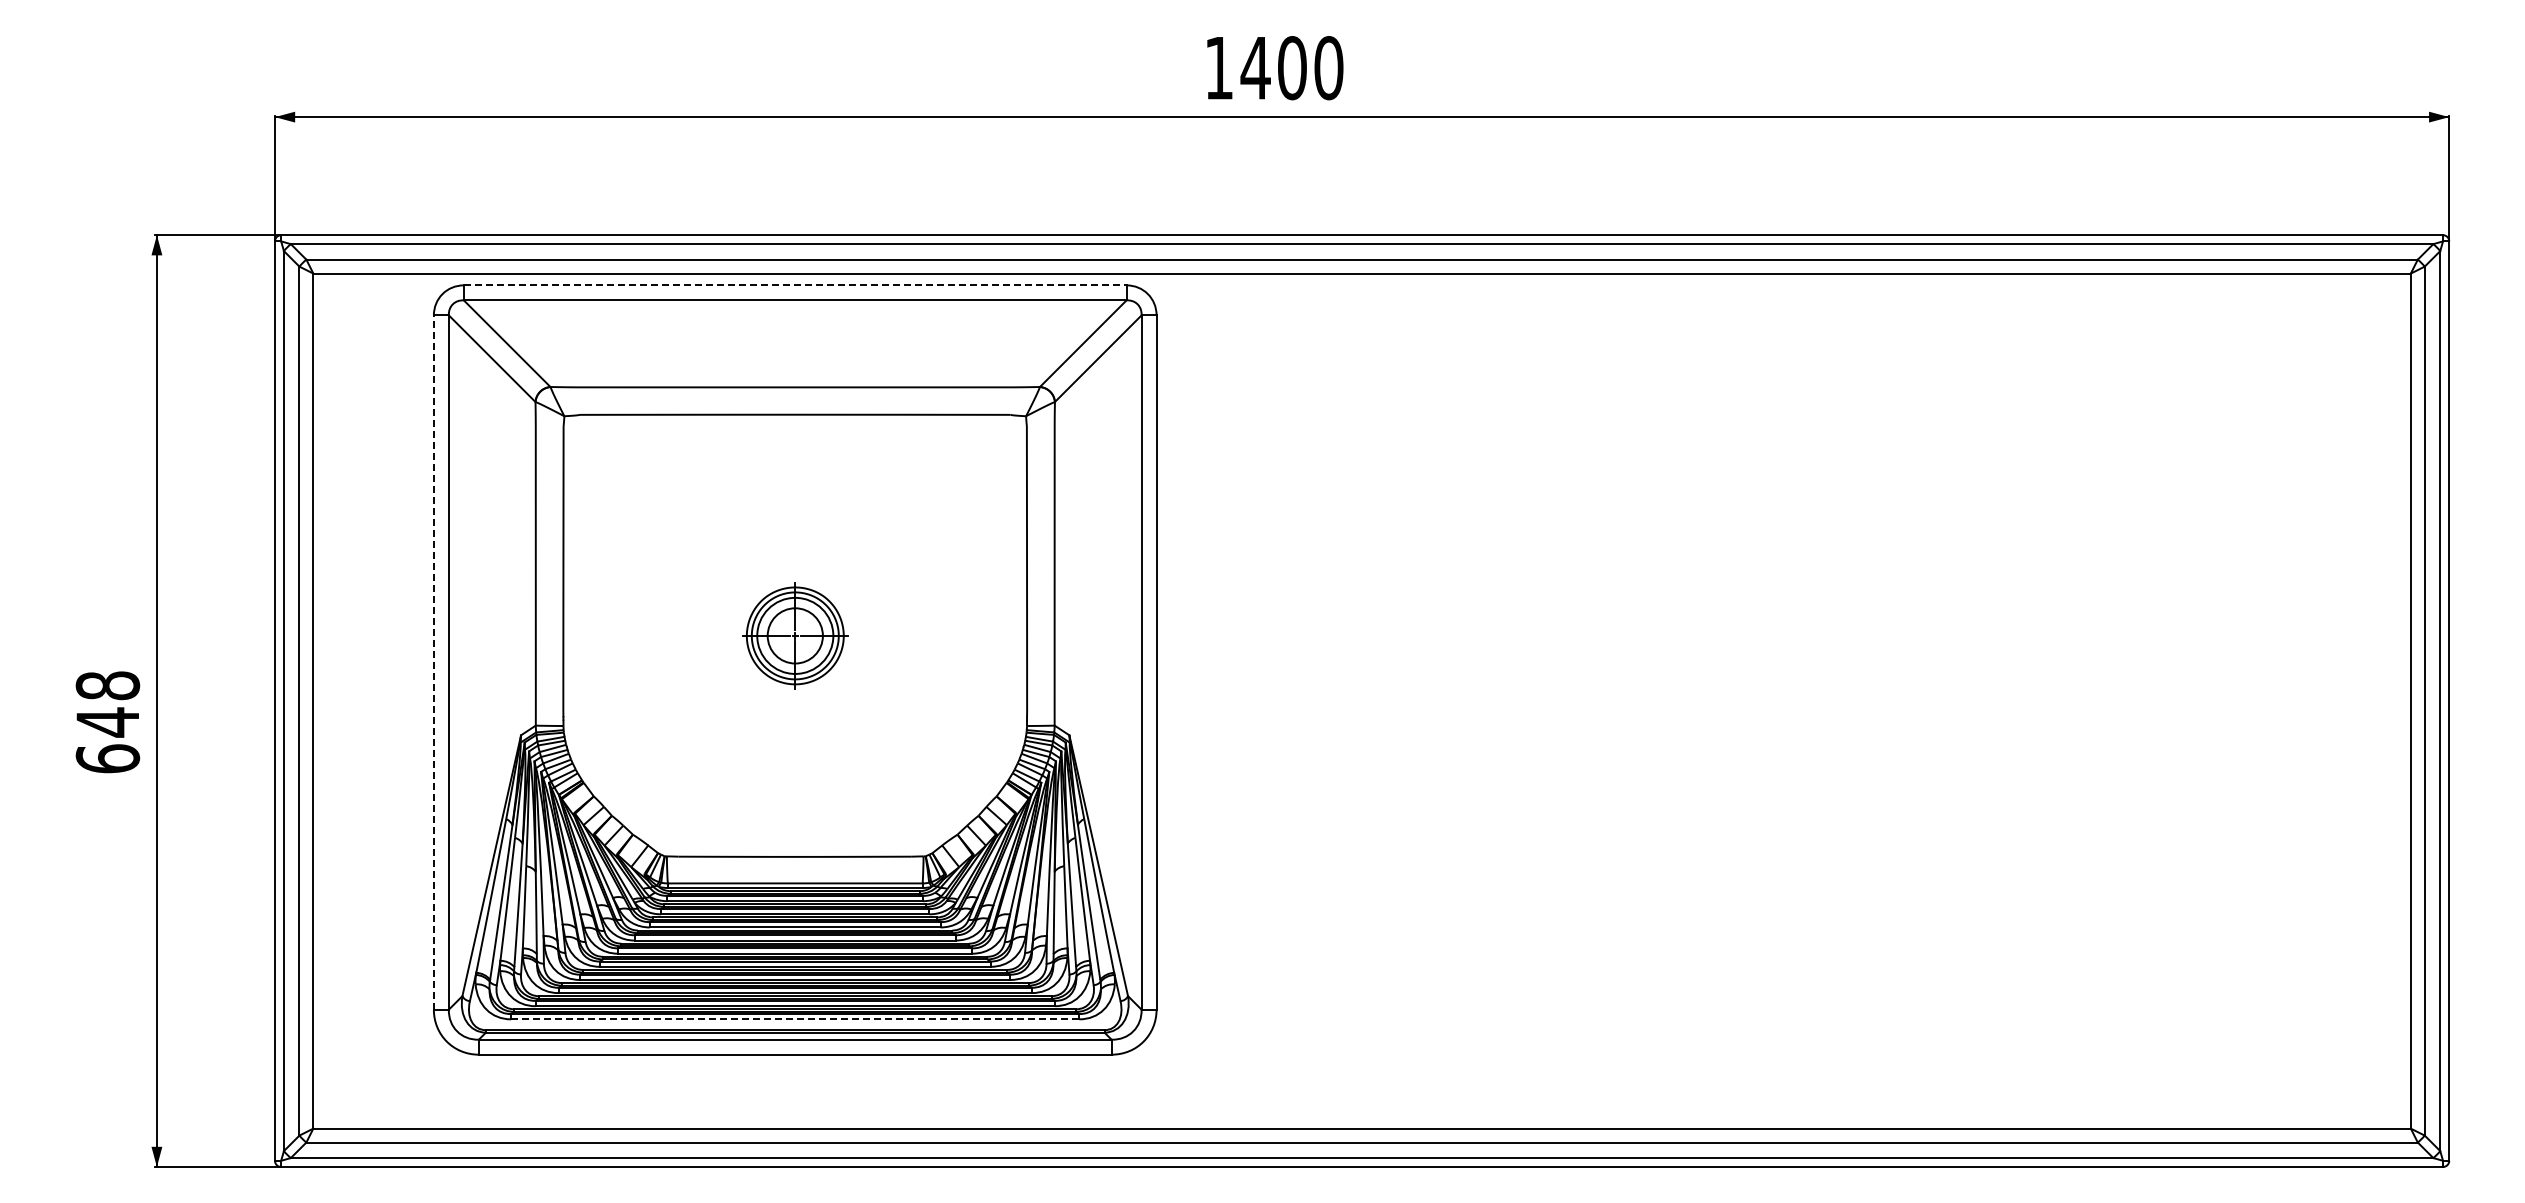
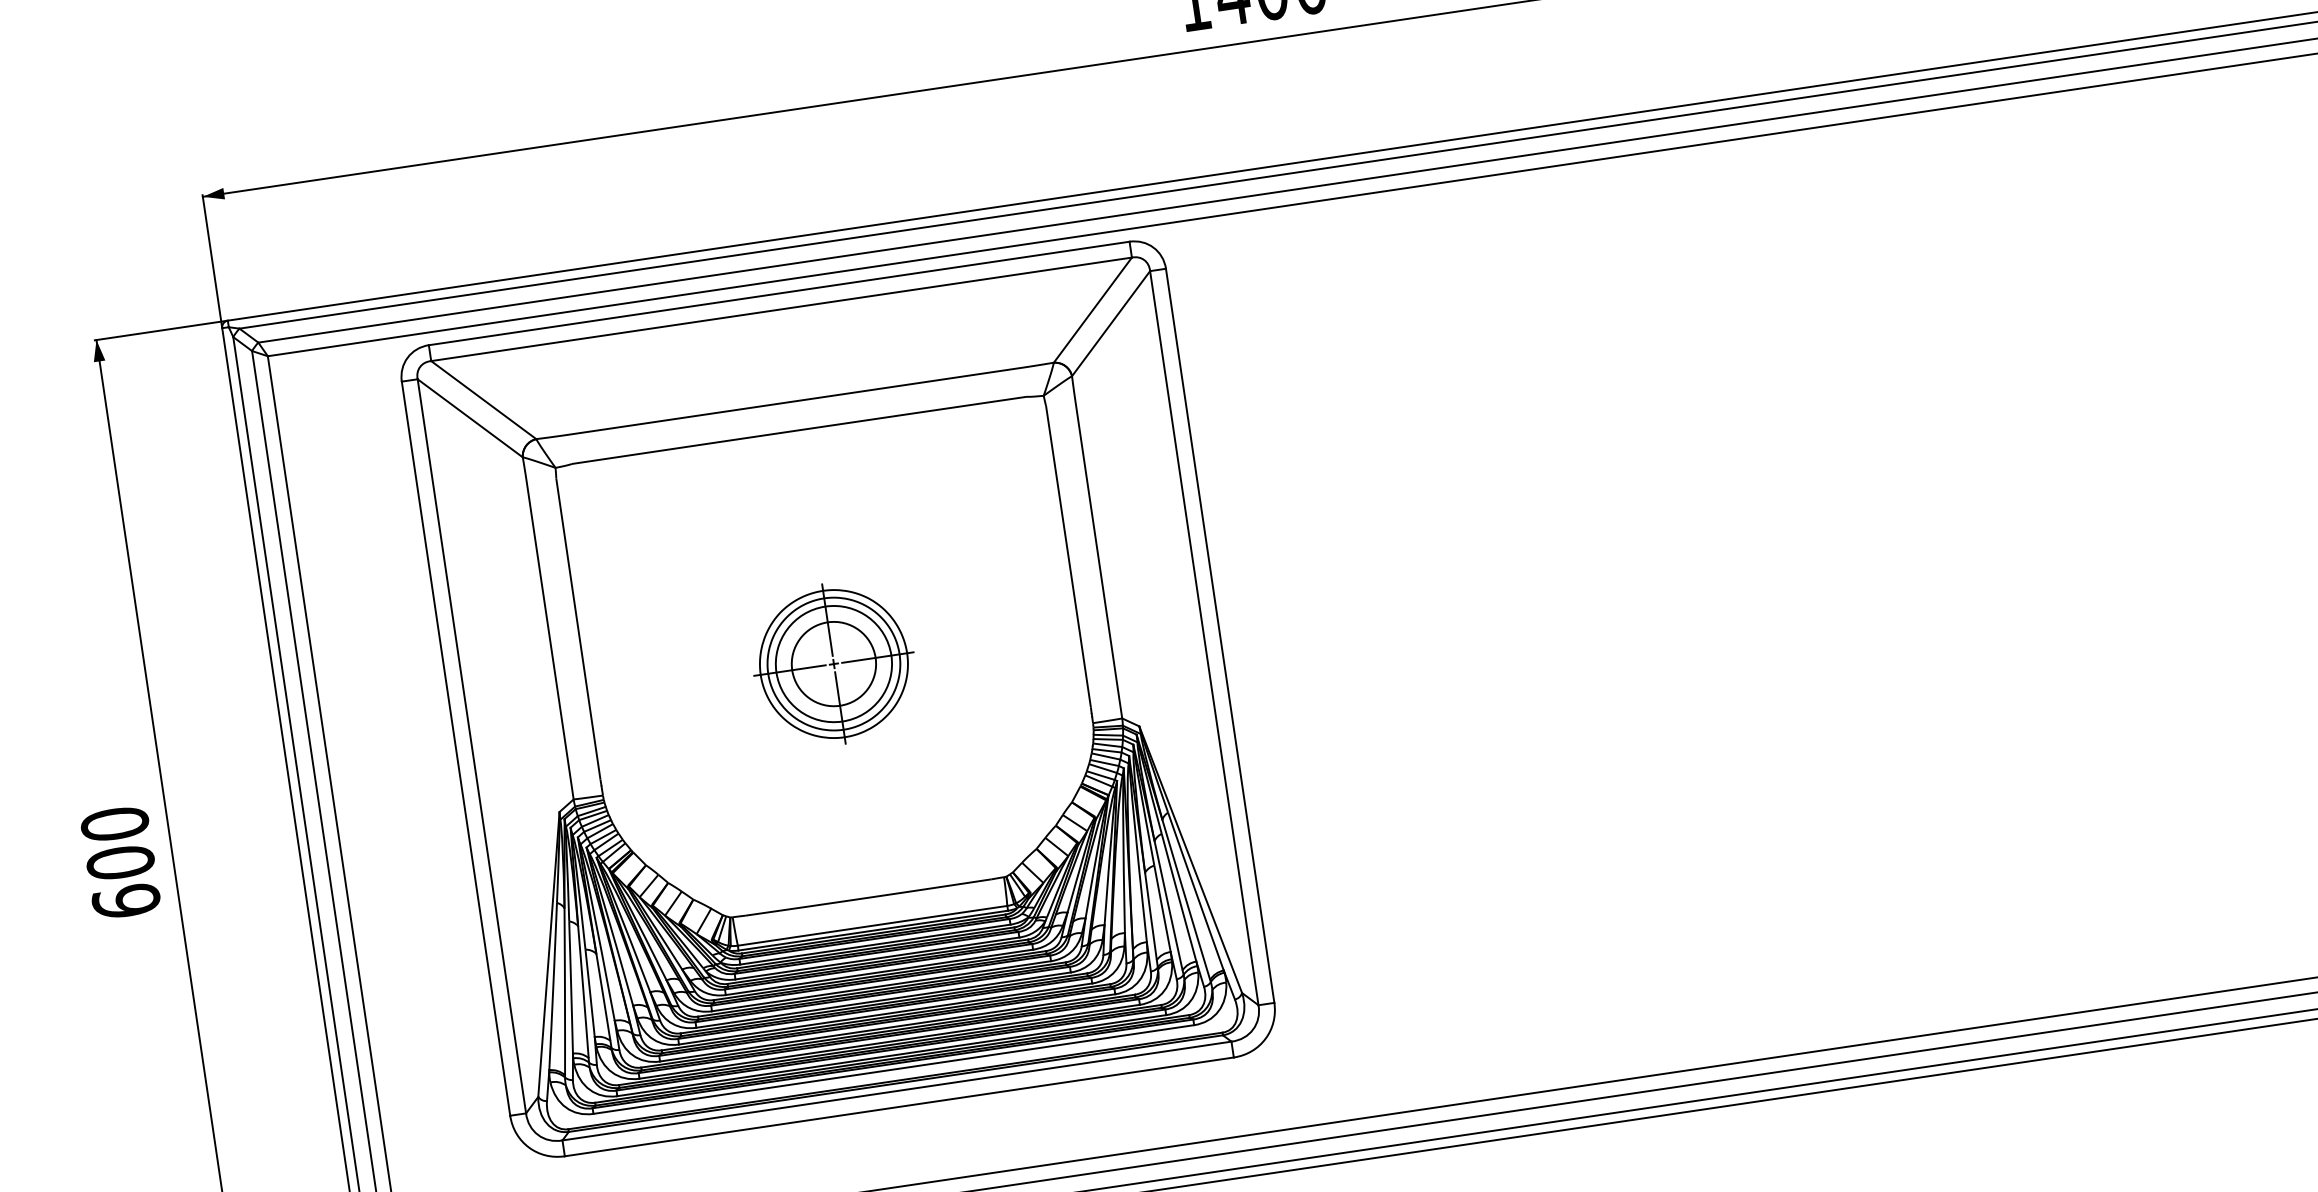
line: (795, 285) -> (779, 293), dashed -> solid
part: (795, 635) -> (834, 663), size x1.43
line: (433, 662) -> (455, 748), dashed -> solid
text: (107, 704) -> (117, 844), 648 -> 600
line: (794, 1019) -> (893, 1069), dashed -> solid

